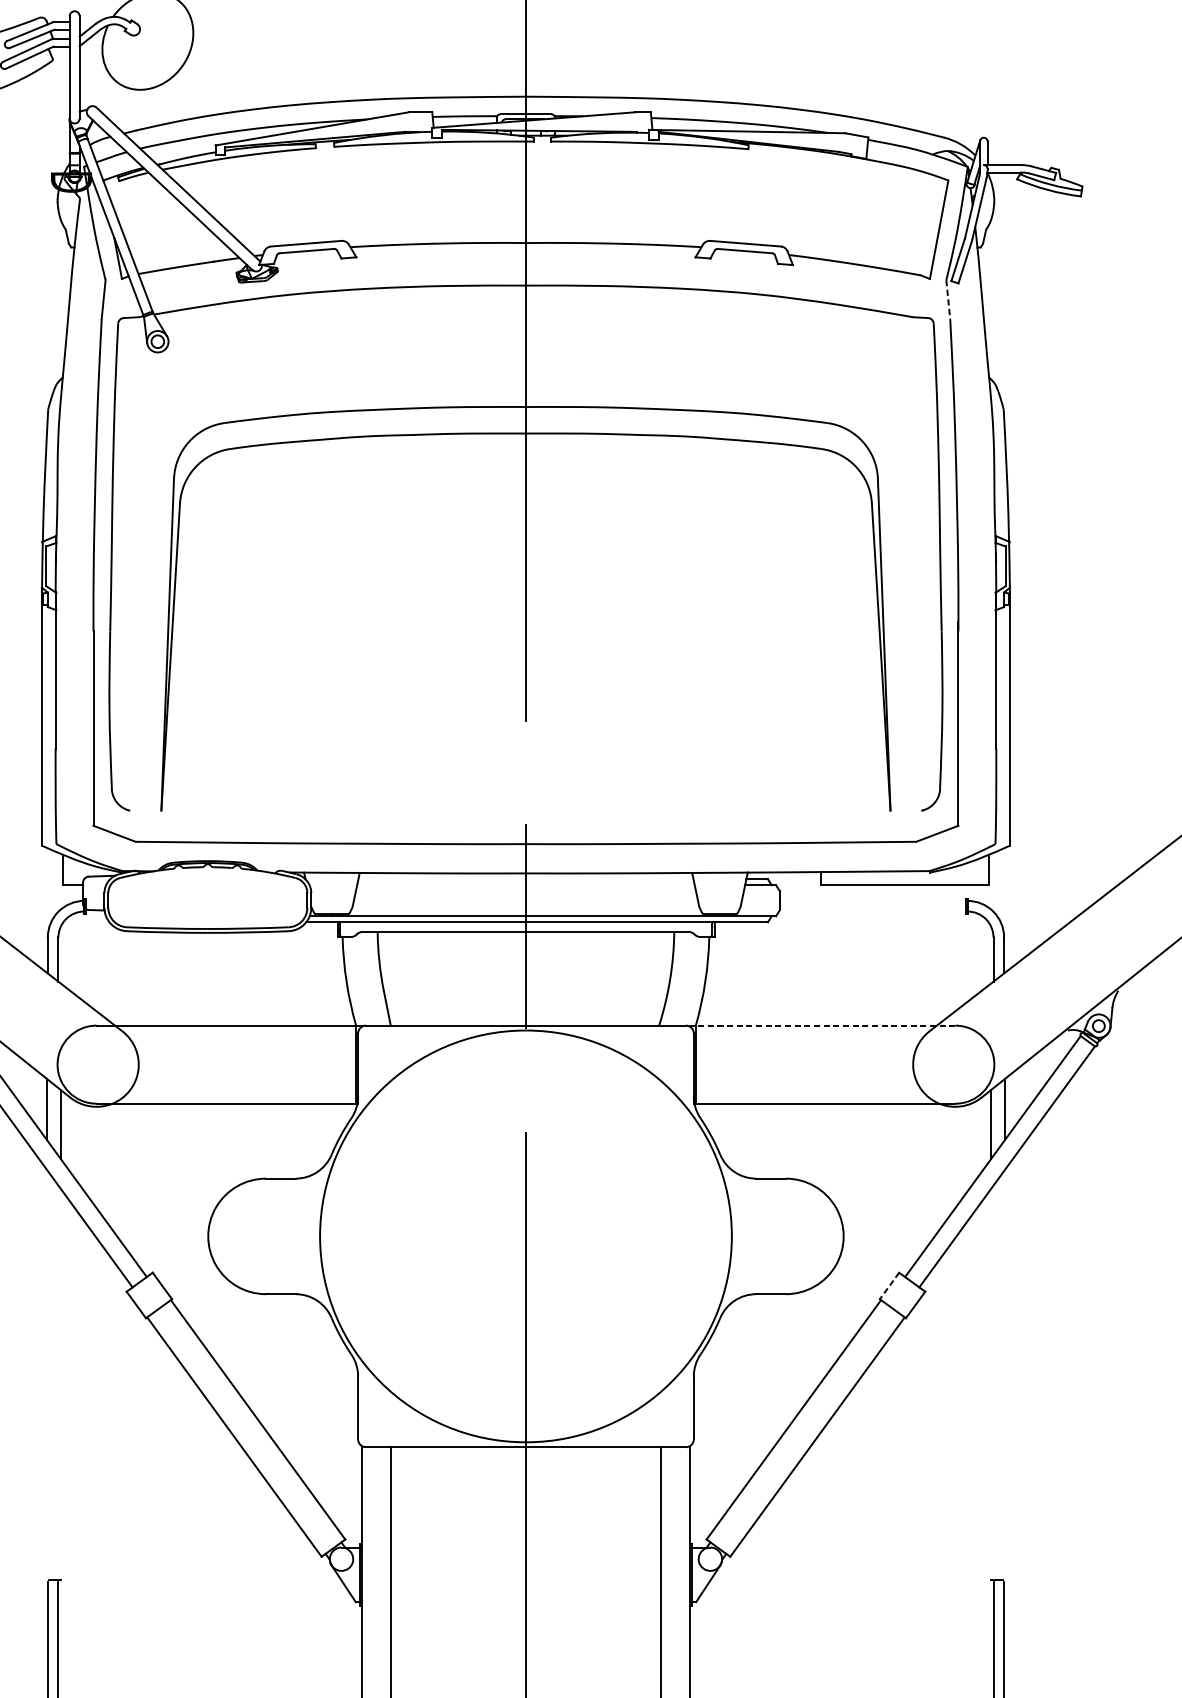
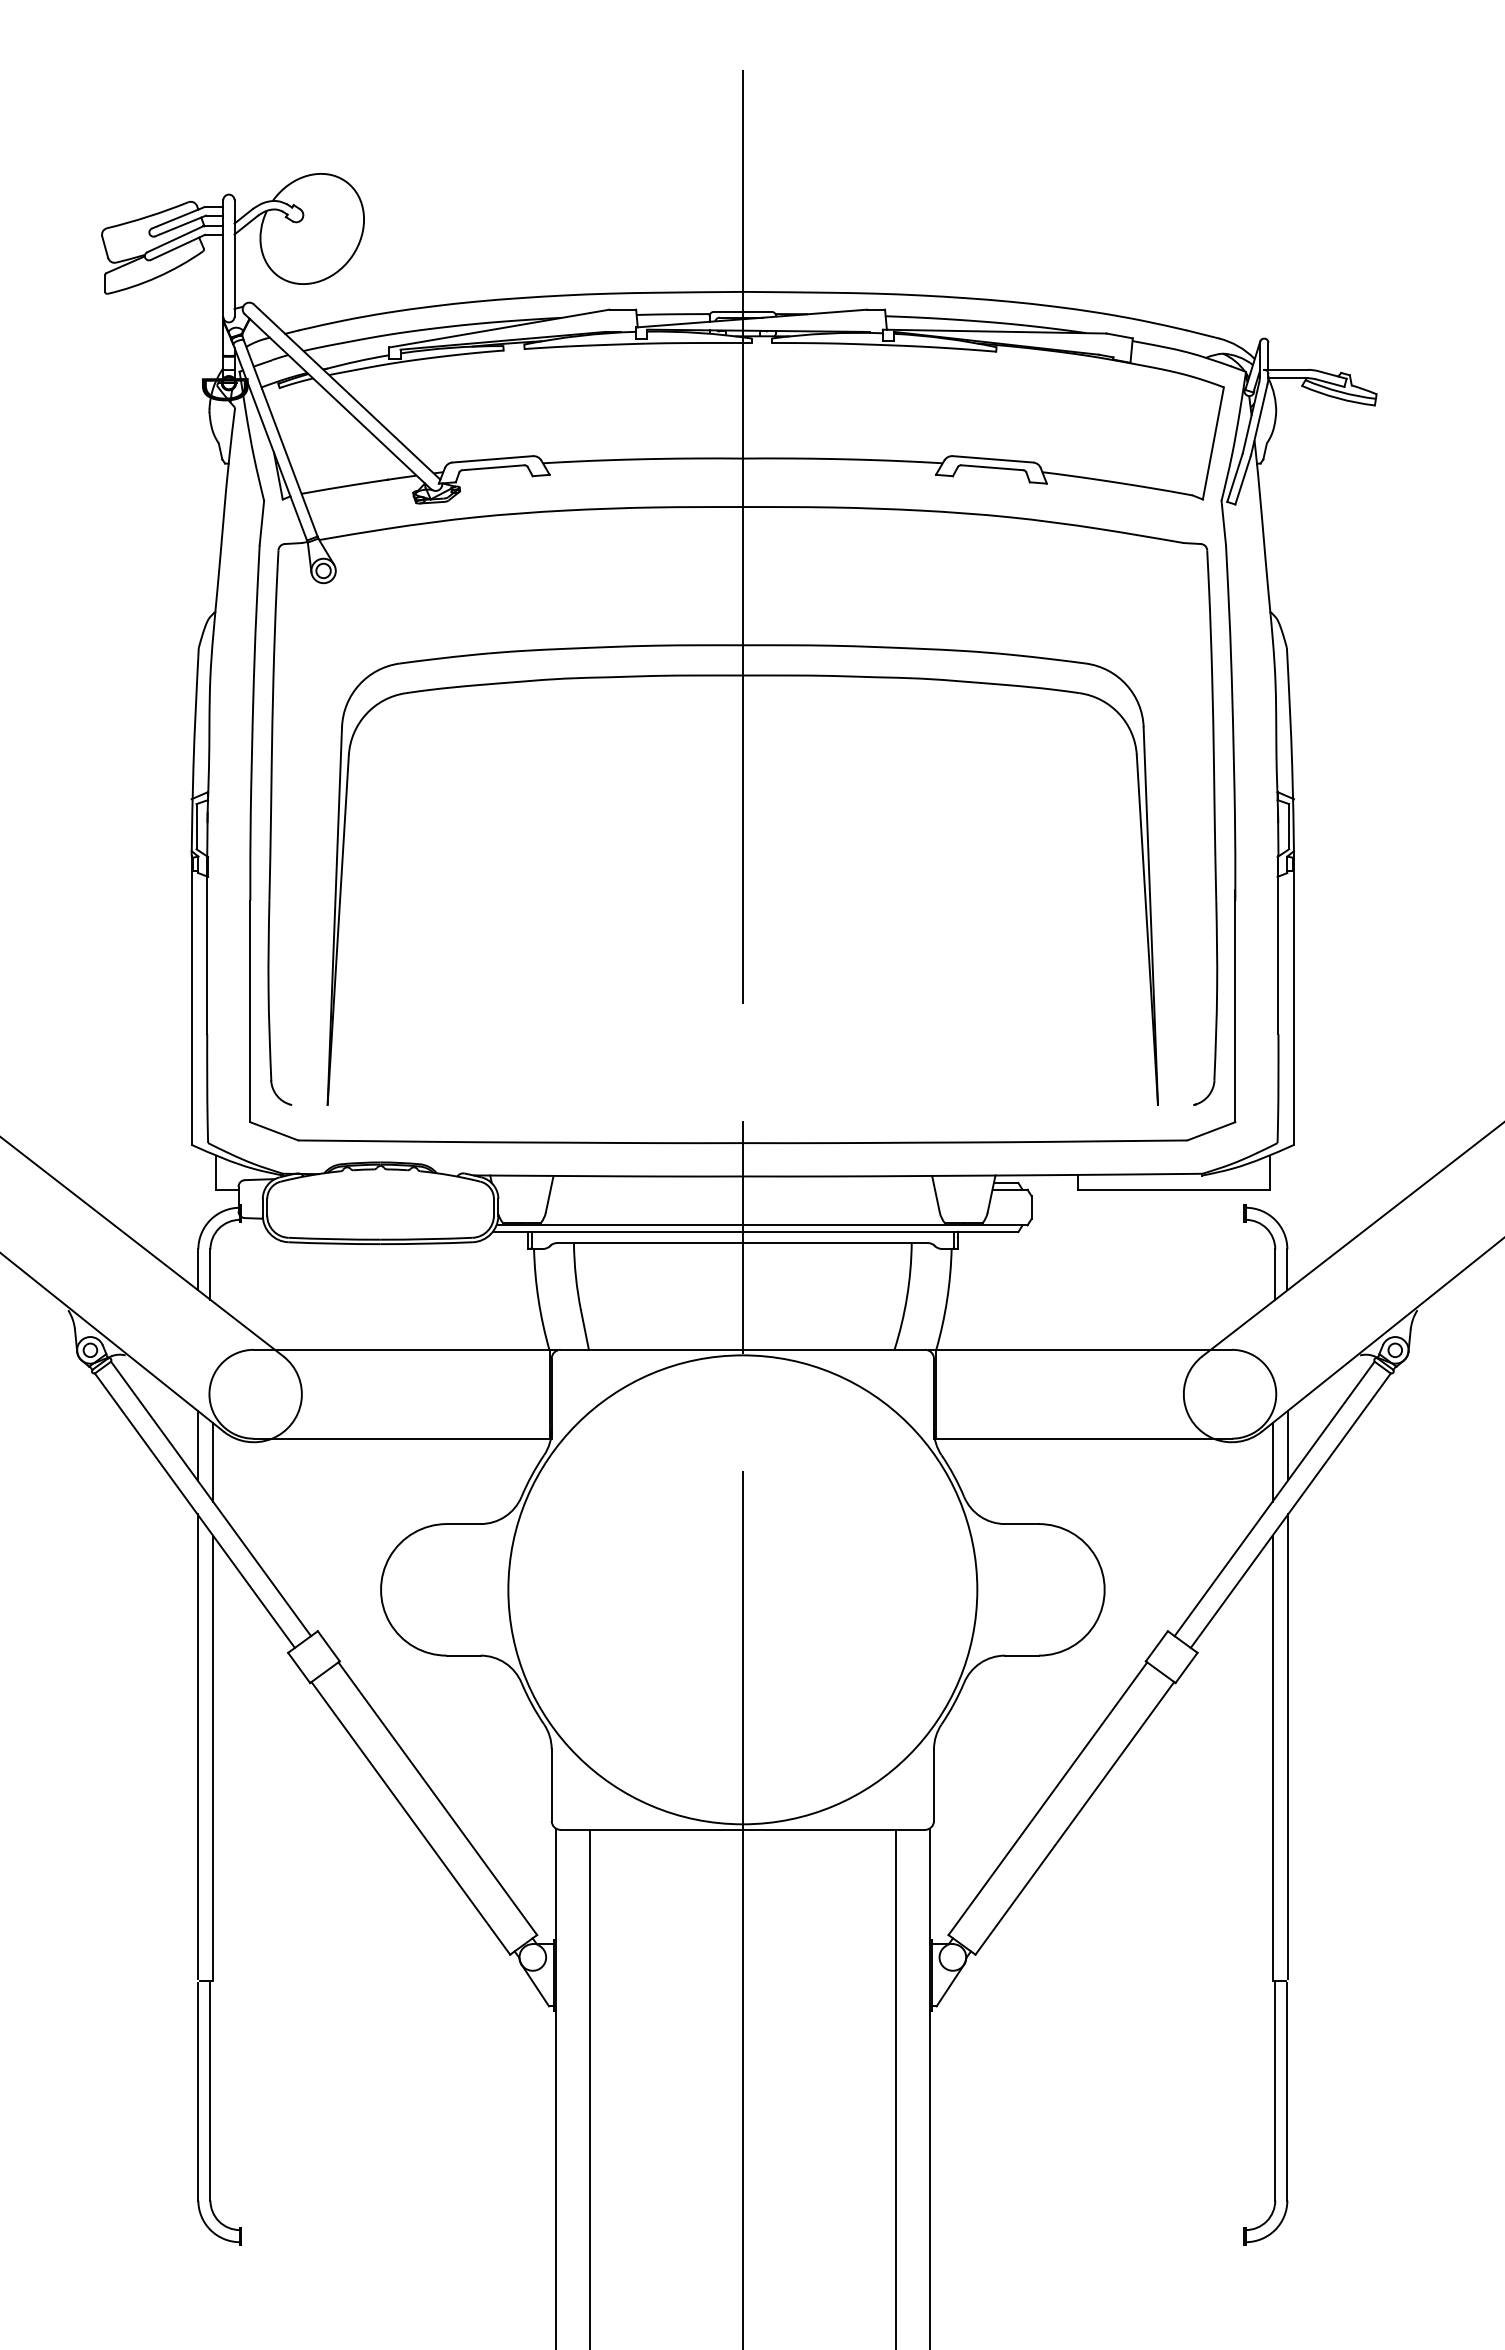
line: (948, 300) -> (1223, 523), dashed -> solid
line: (822, 1025) -> (1080, 1349), dashed -> solid
line: (889, 1286) -> (1156, 1646), dashed -> solid
line: (47, 1373) -> (197, 1746), added
line: (1005, 1373) -> (1288, 1746), added
line: (61, 1382) -> (213, 1756), added
line: (991, 1382) -> (1272, 1756), added

